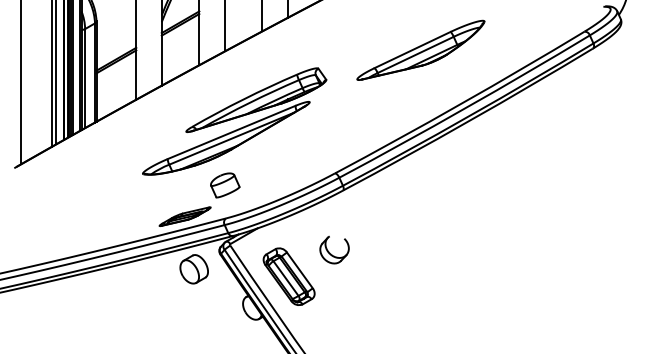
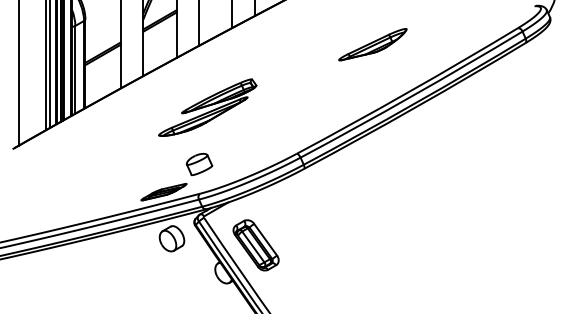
part: (420, 50) -> (372, 44), size x0.6
part: (234, 121) -> (207, 107), size x0.6
part: (333, 249) -> (295, 221), removed

